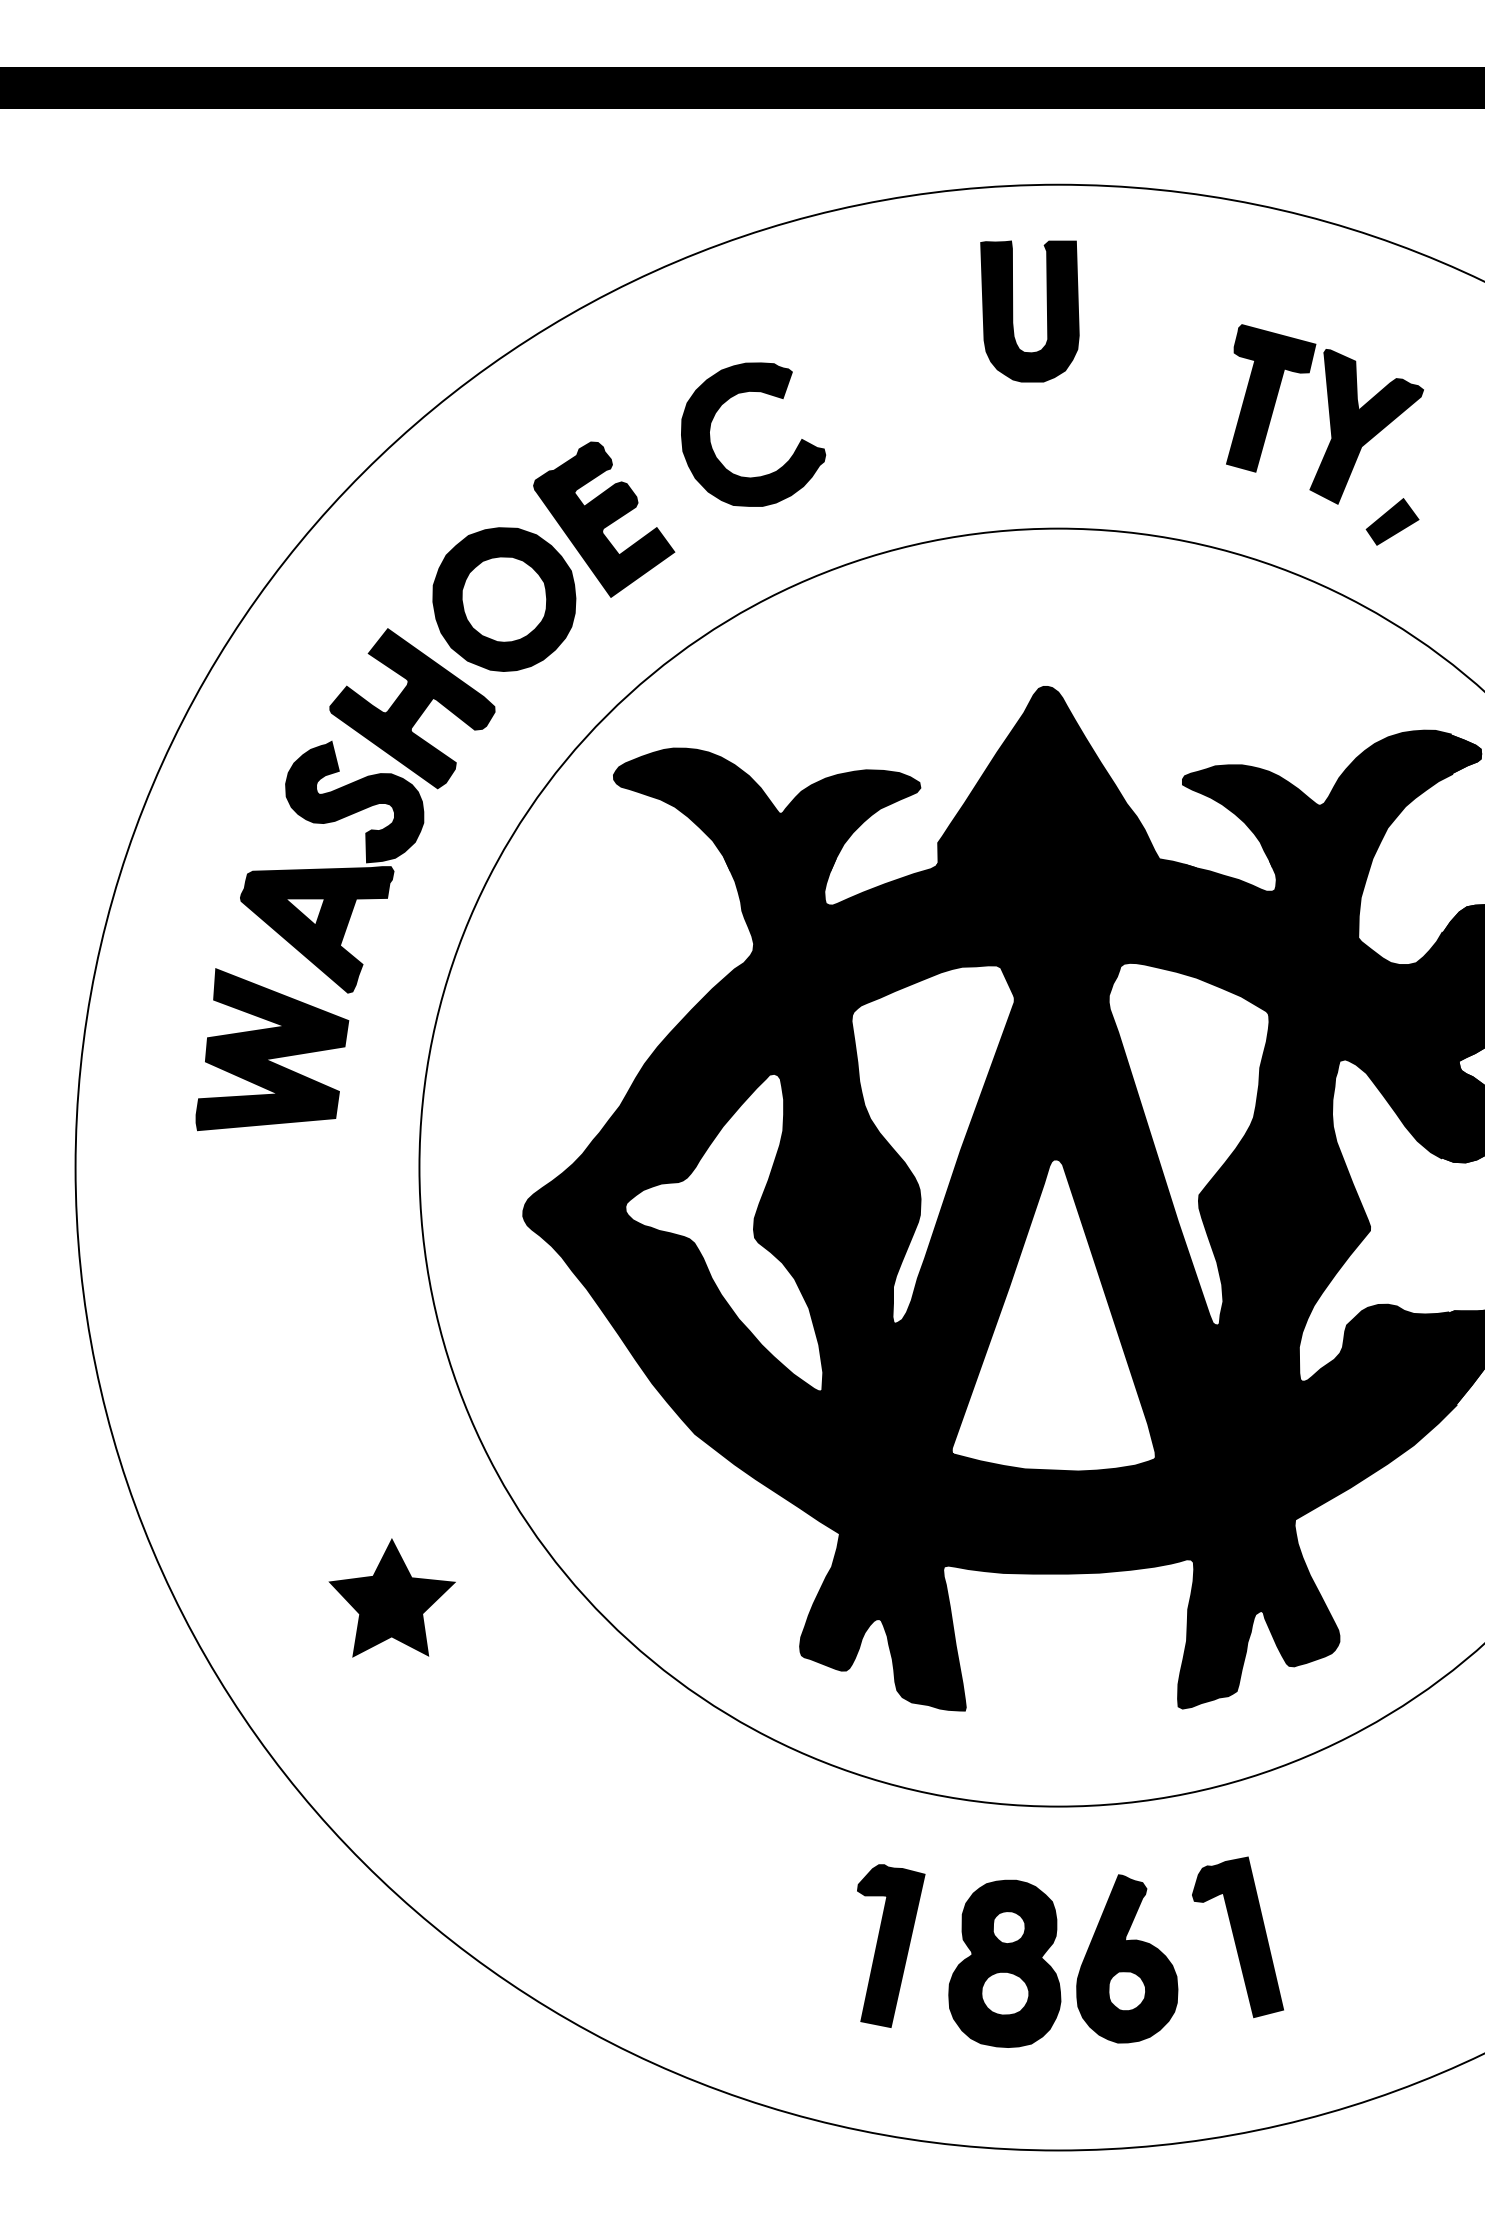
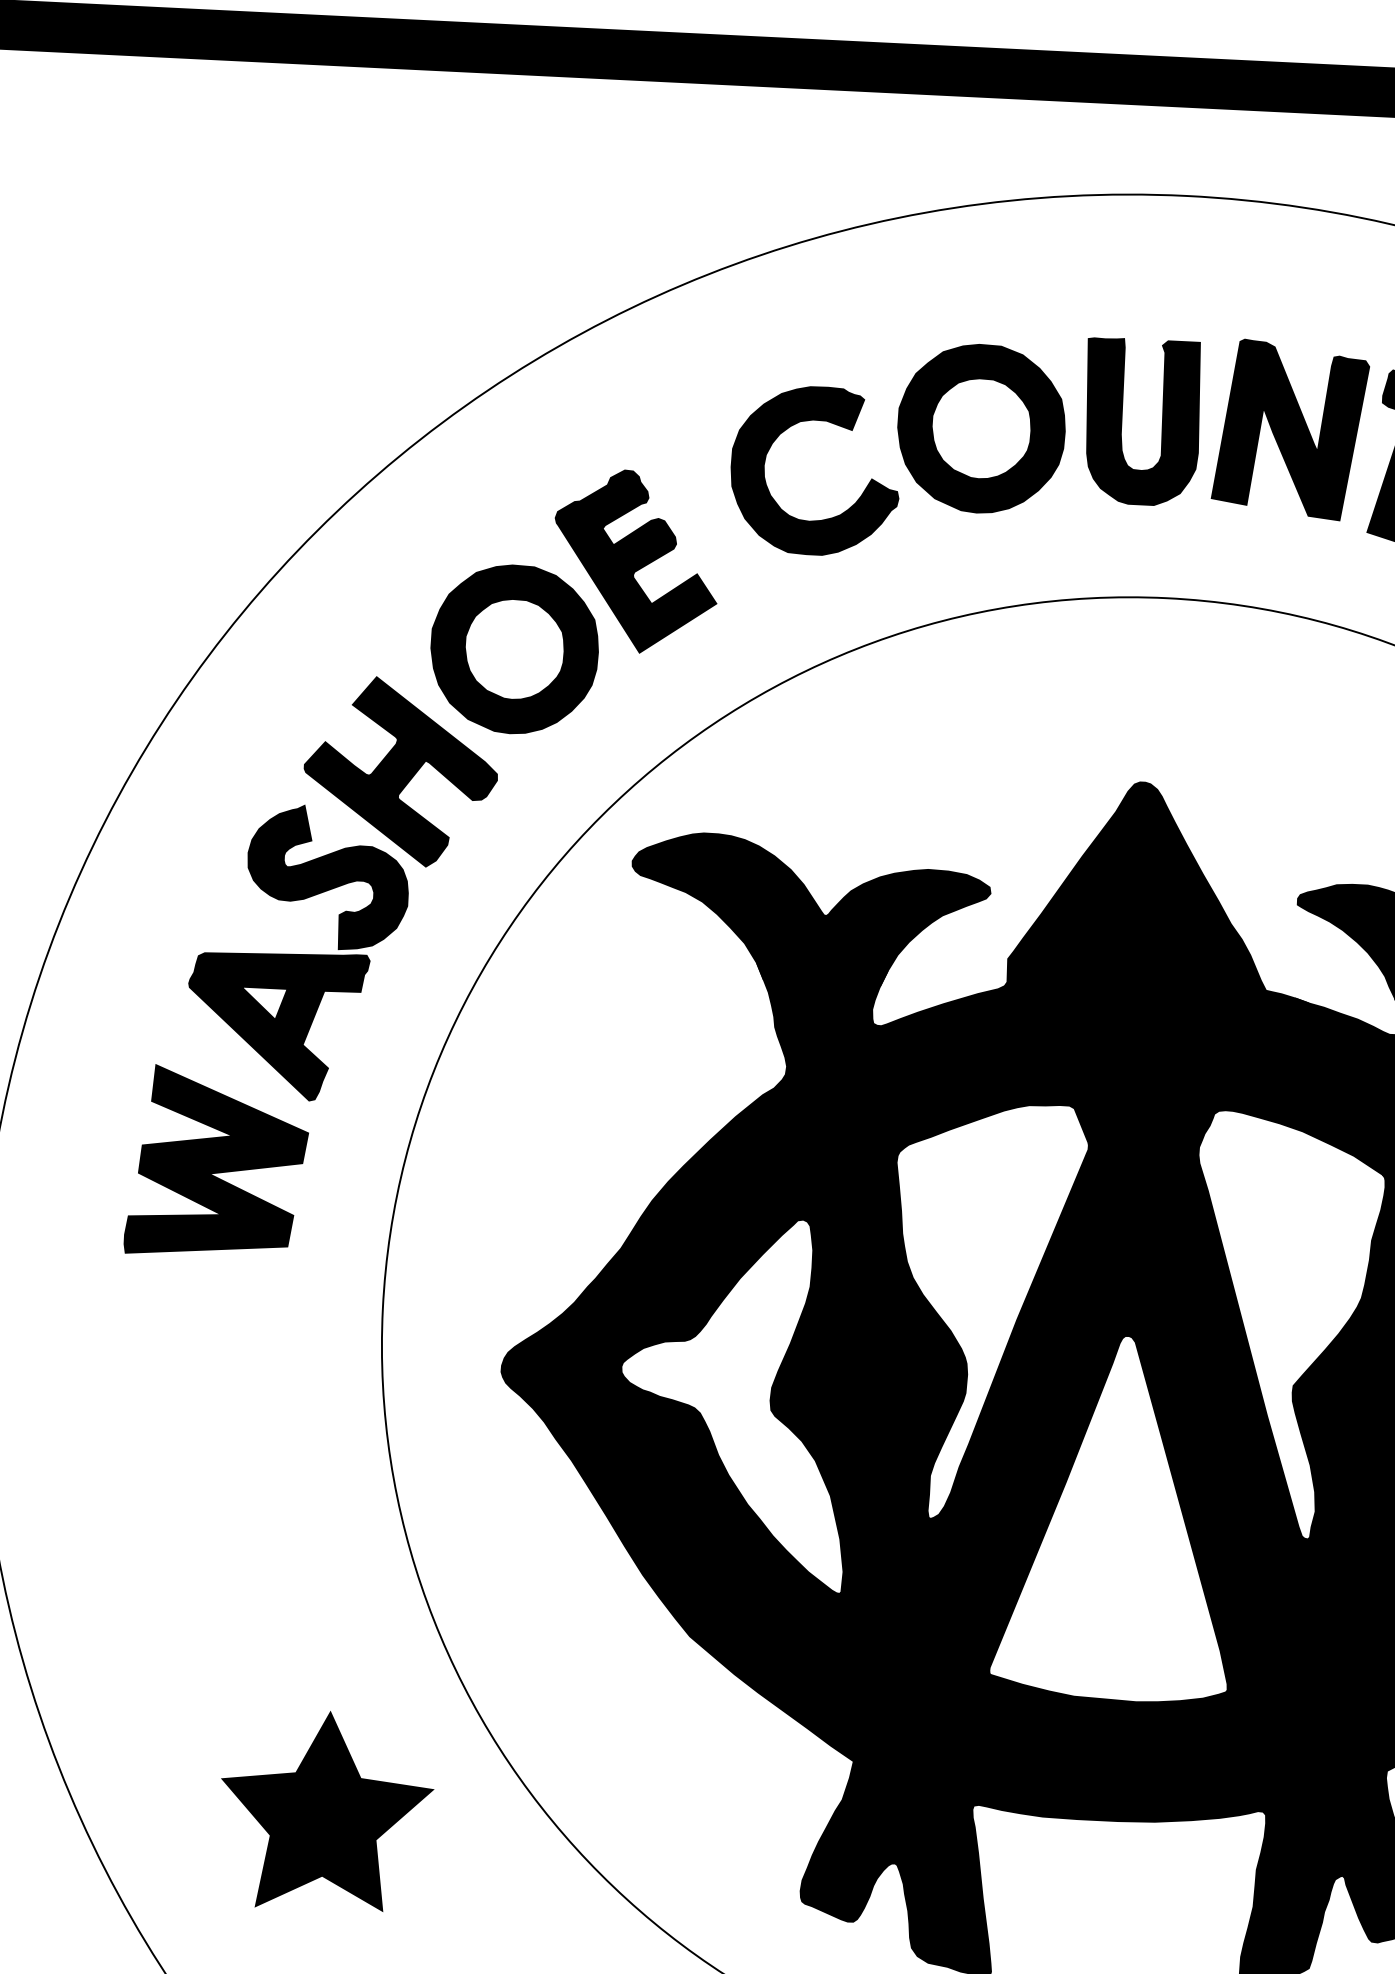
part: (1013, 311) -> (1122, 421), moved
part: (1156, 379) -> (1290, 429), added
part: (893, 391) -> (981, 428), added
part: (392, 1597) -> (326, 1810), size x1.43

